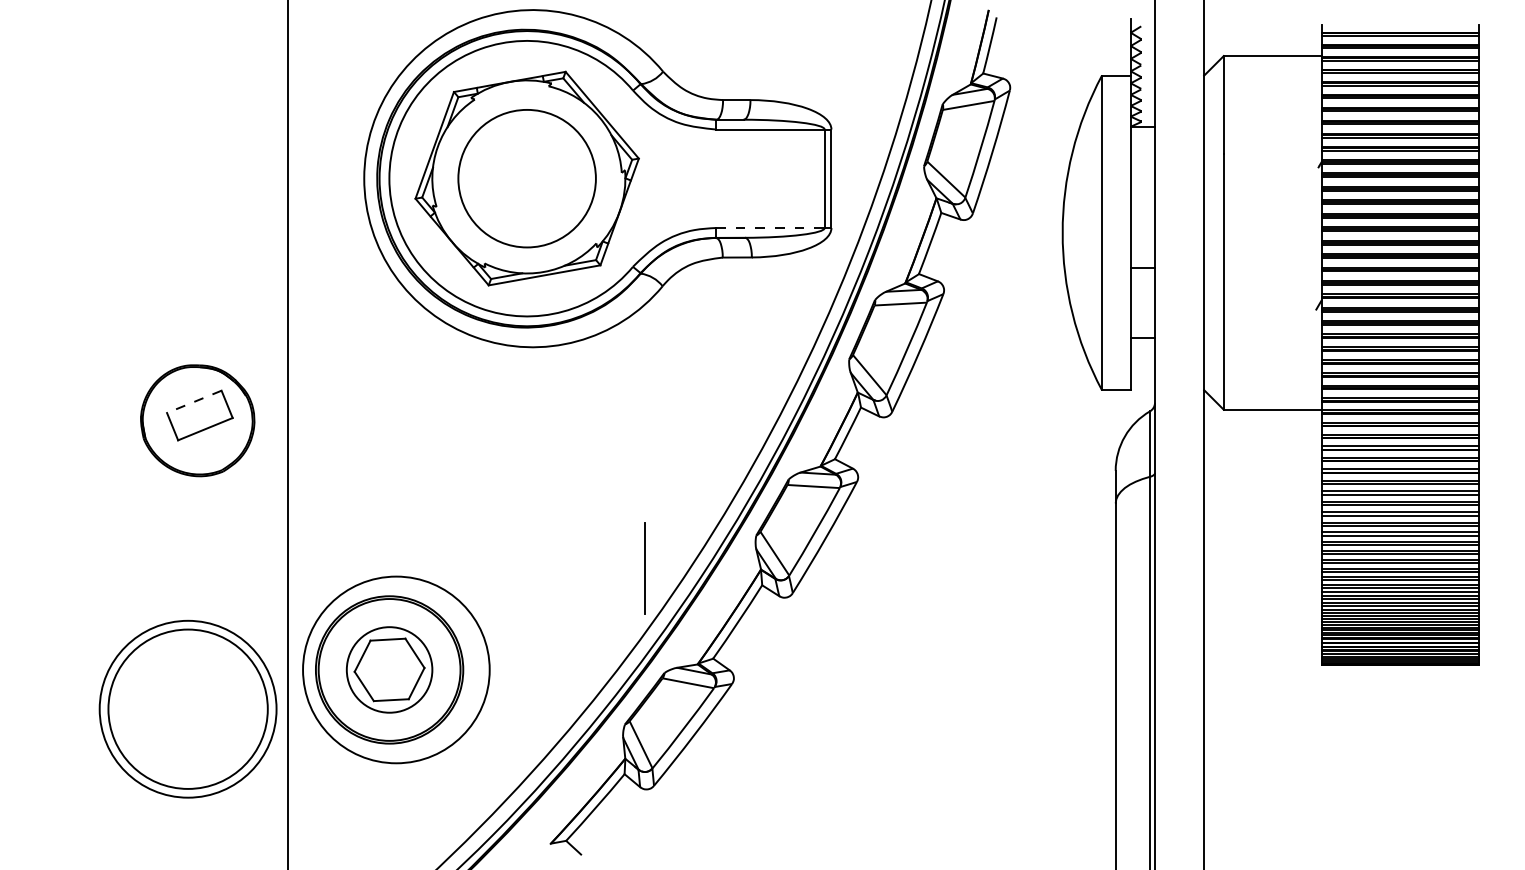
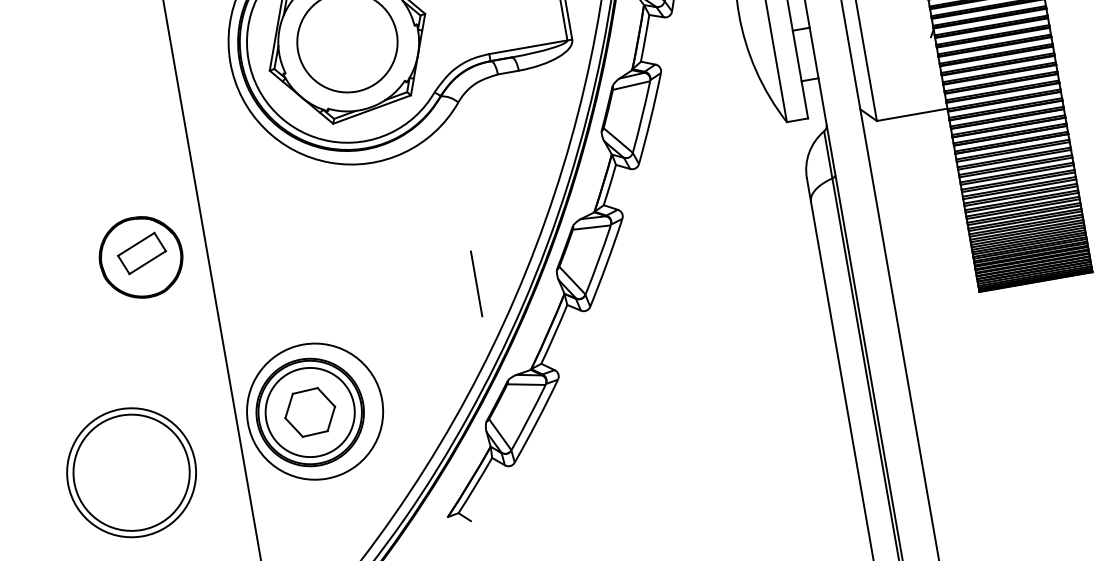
line: (770, 228) -> (528, 47), dashed -> solid
line: (193, 402) -> (135, 244), dashed -> solid
line: (644, 568) -> (476, 283), moved
circle: (389, 669) -> (310, 412), size x1.43
part: (187, 708) -> (131, 472), moved

